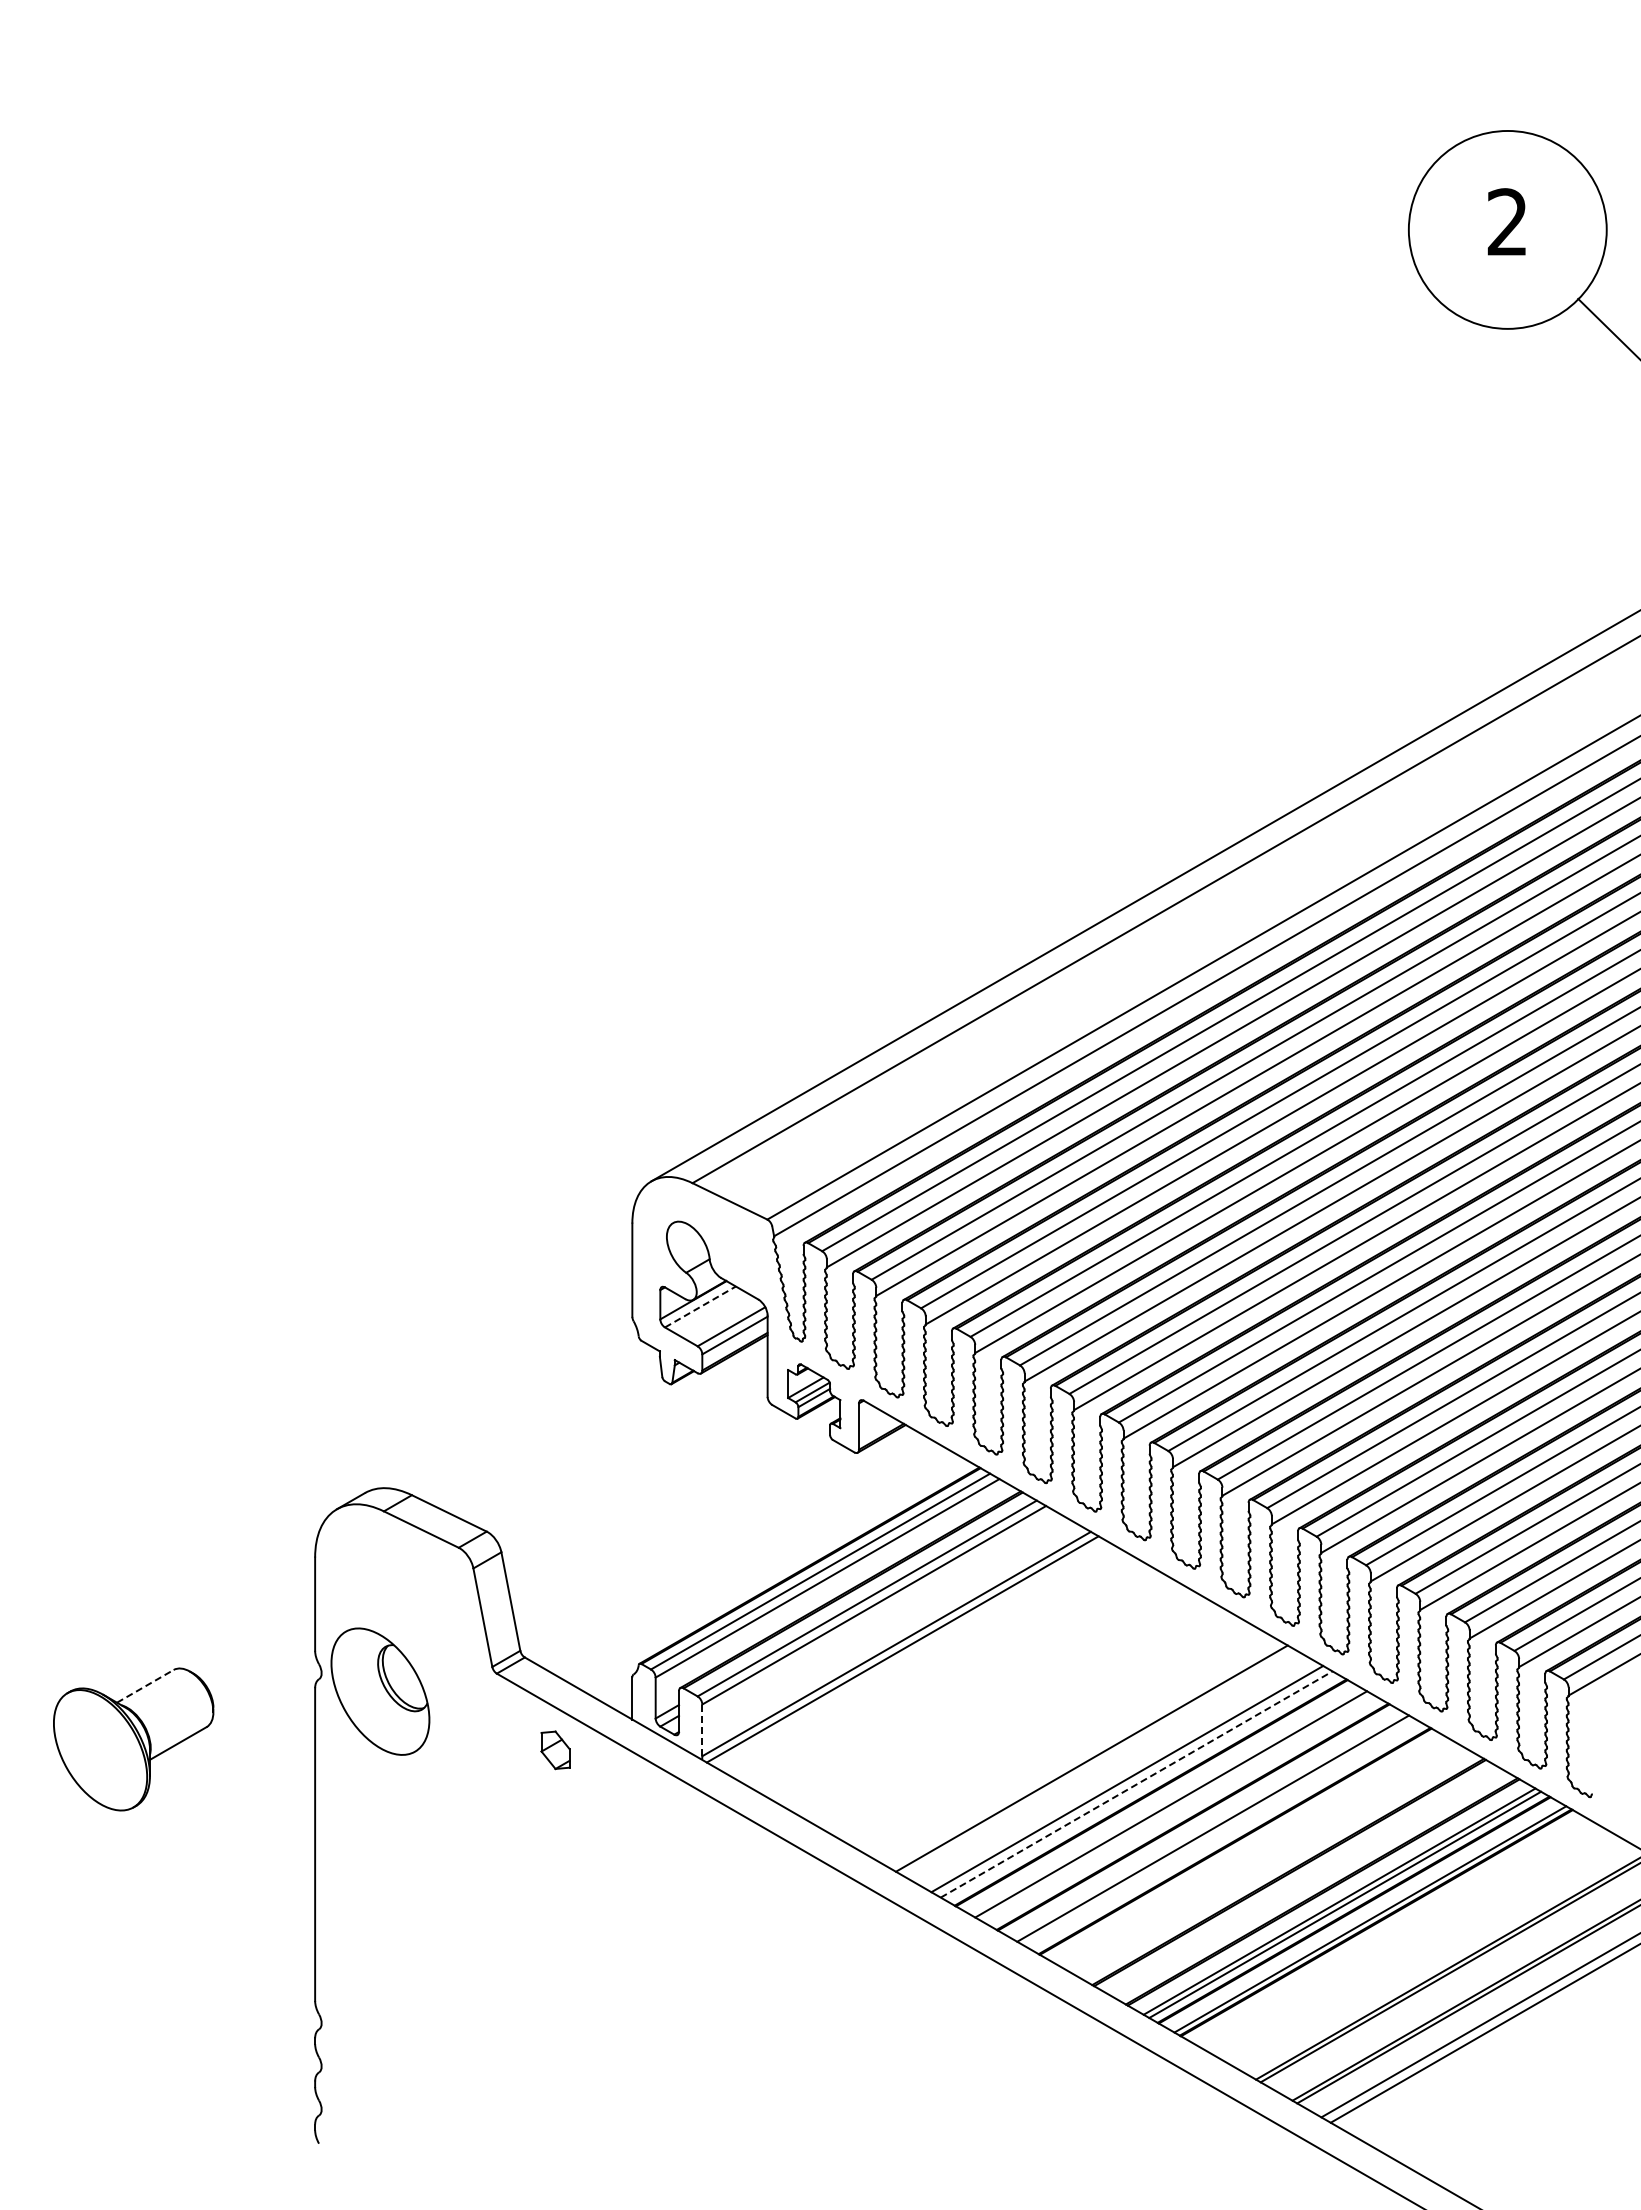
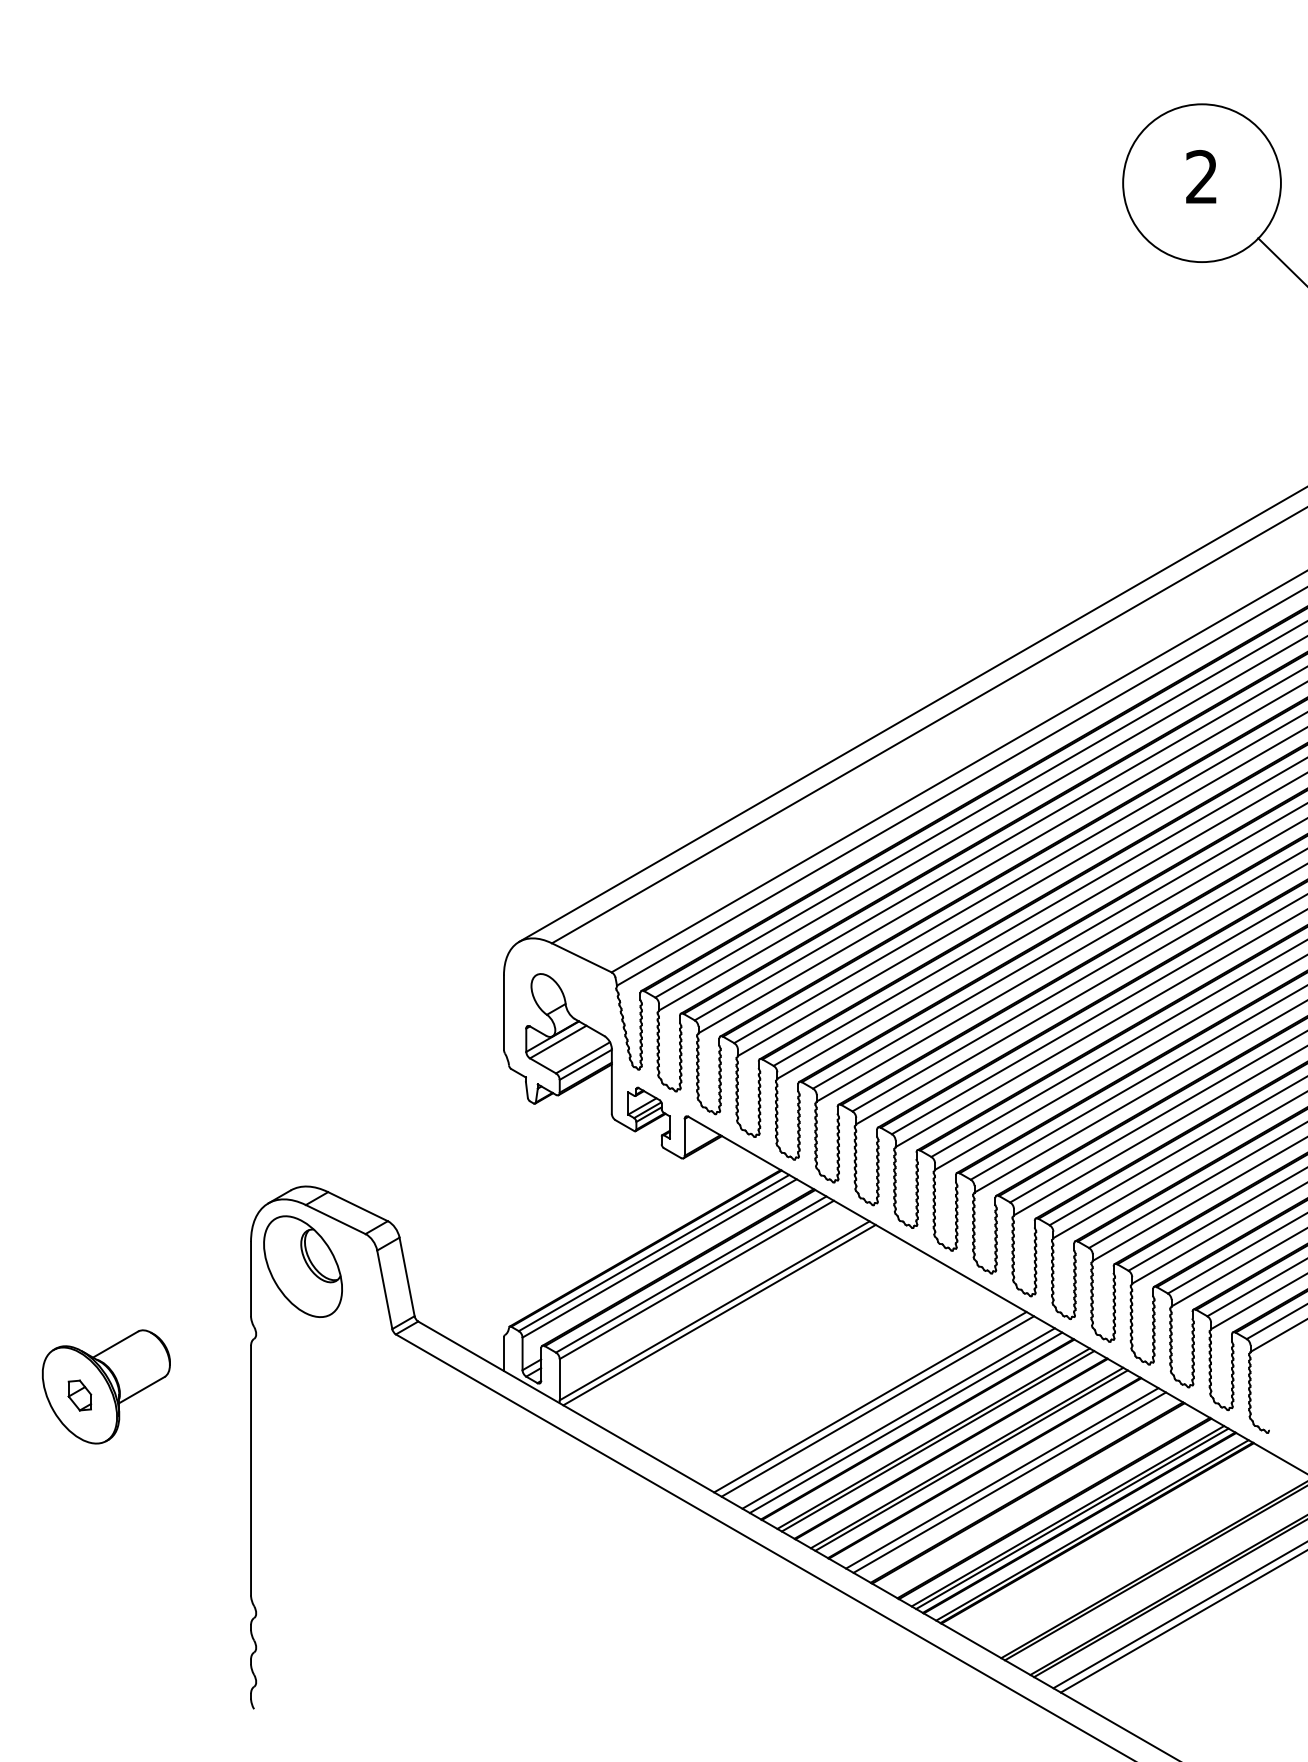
line: (700, 1306) -> (558, 1041), dashed -> solid
line: (145, 1686) -> (115, 1344), dashed -> solid
part: (380, 1691) -> (303, 1266), moved
line: (702, 1730) -> (559, 1379), dashed -> solid
part: (555, 1750) -> (79, 1395), moved
line: (1101, 1763) -> (878, 1406), added
line: (1137, 1784) -> (906, 1422), dashed -> solid
line: (1176, 1807) -> (937, 1441), added
line: (1218, 1831) -> (971, 1460), added
line: (1257, 1854) -> (1002, 1478), added
line: (1266, 1859) -> (1009, 1482), added

